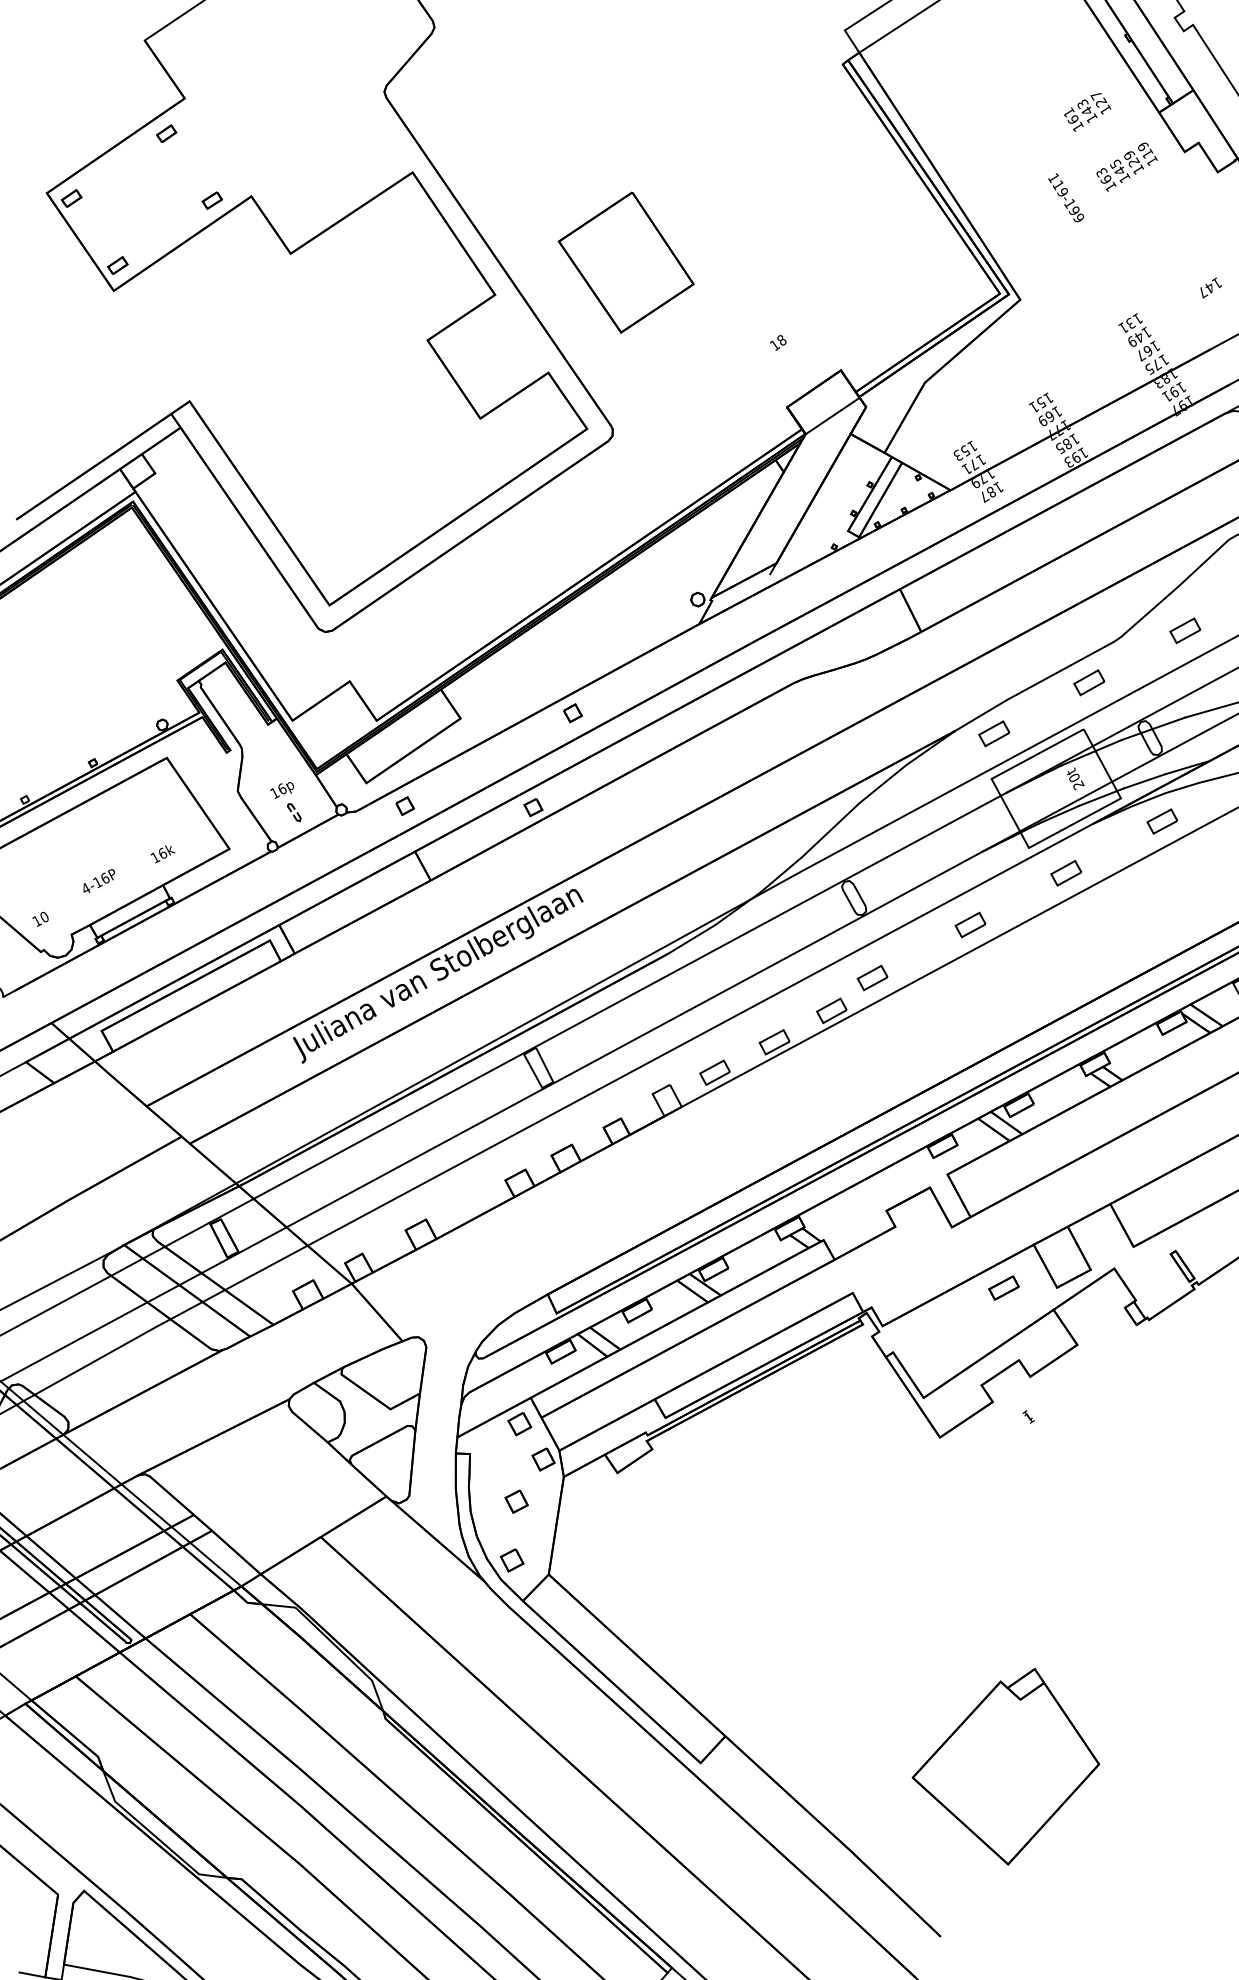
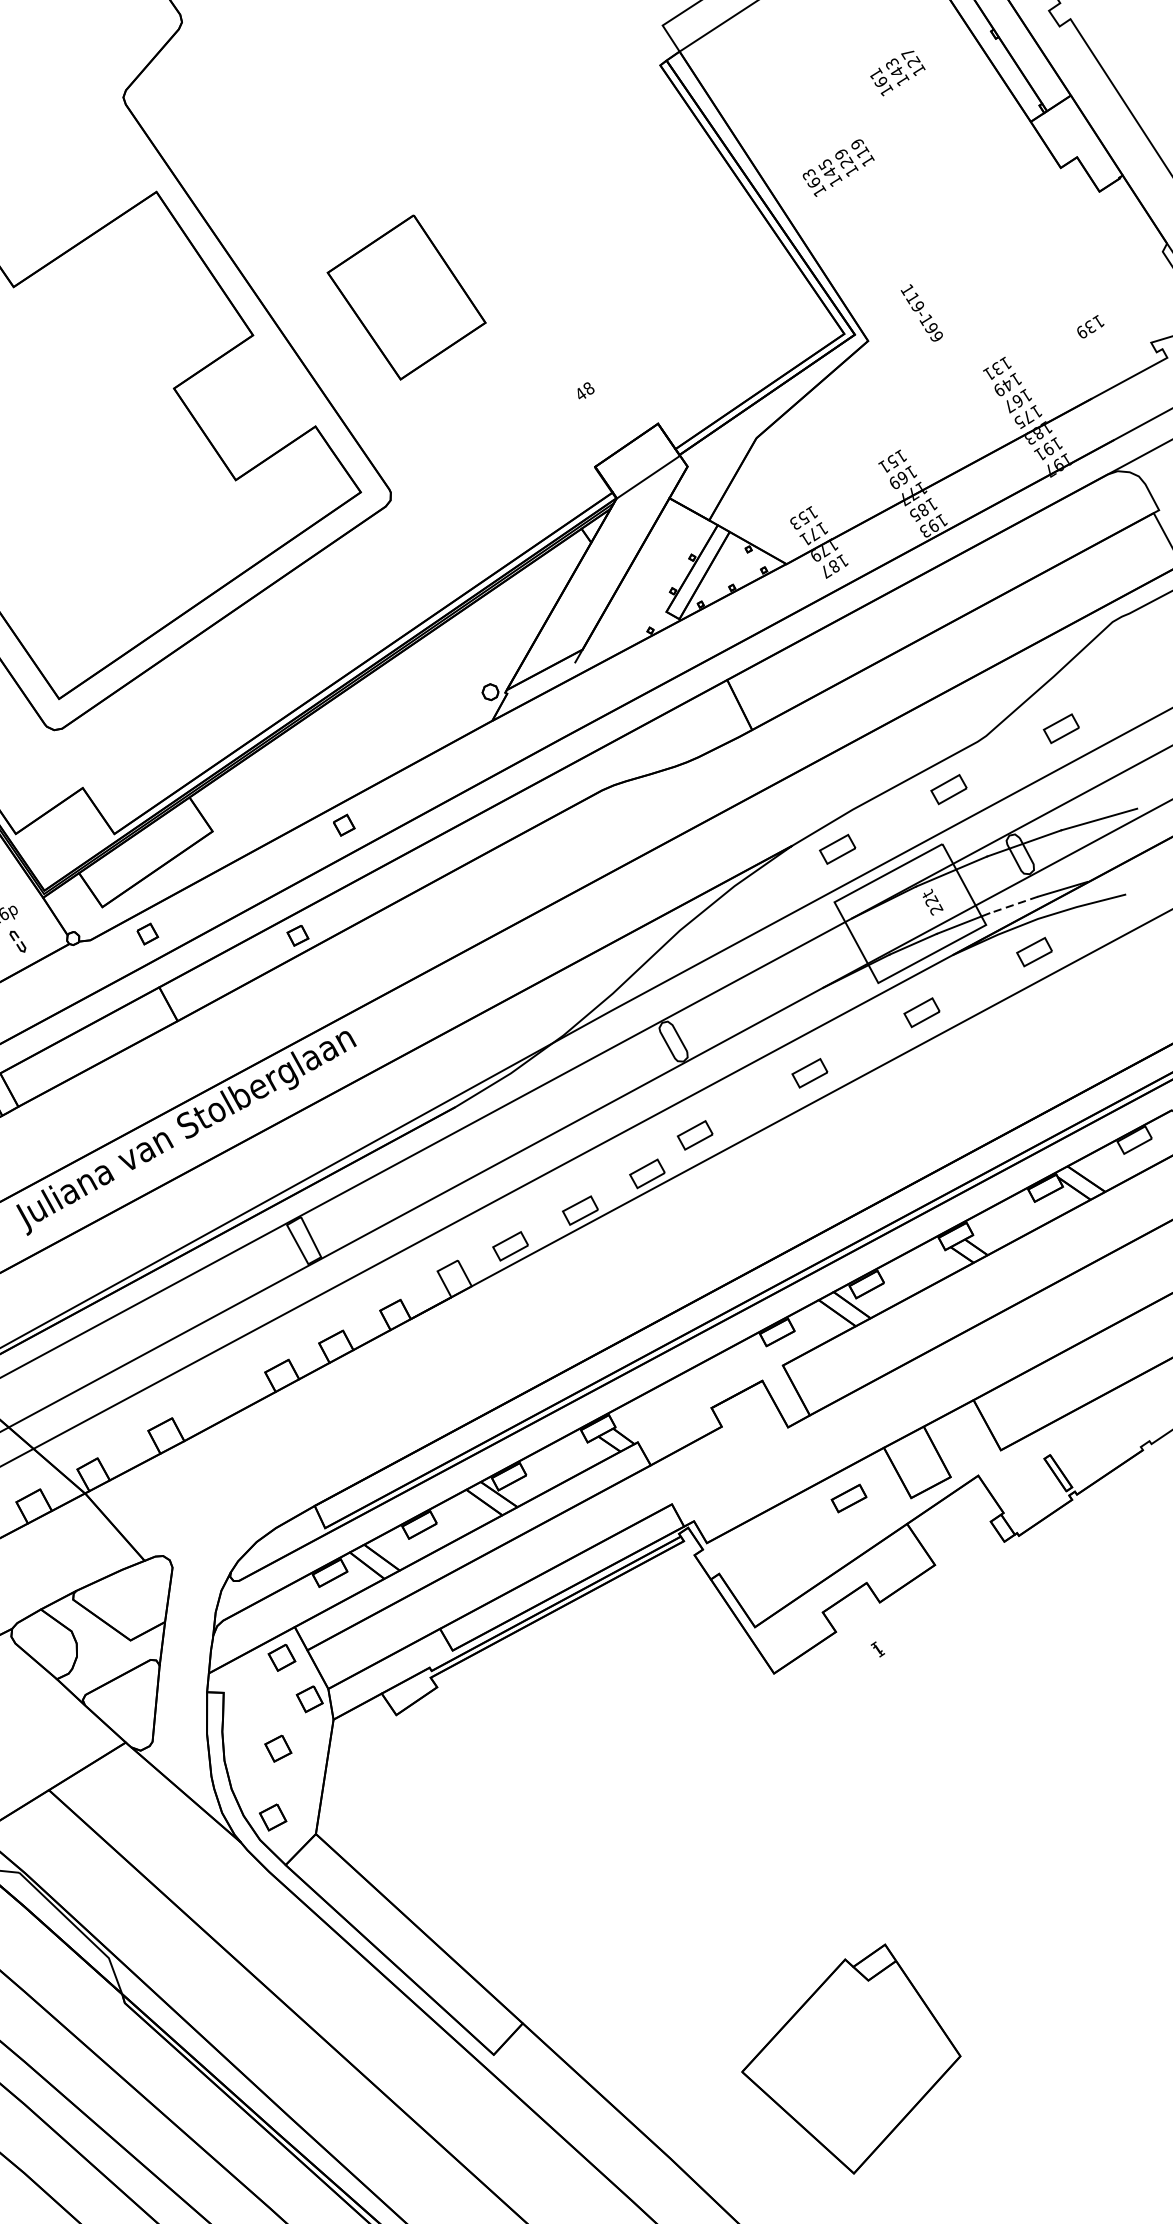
text: (1087, 112) -> (897, 73), moved
text: (1126, 166) -> (837, 167), moved
text: (1065, 197) -> (921, 312), moved
text: (1206, 290) -> (1086, 330), 147 -> 139
text: (775, 344) -> (581, 393), 18 -> 48
text: (1075, 777) -> (932, 900), 20t -> 22t
line: (1144, 781) -> (1013, 905), solid -> dashed

